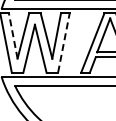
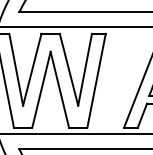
line: (13, 35) -> (16, 68), dashed -> solid
line: (63, 42) -> (95, 79), dashed -> solid

